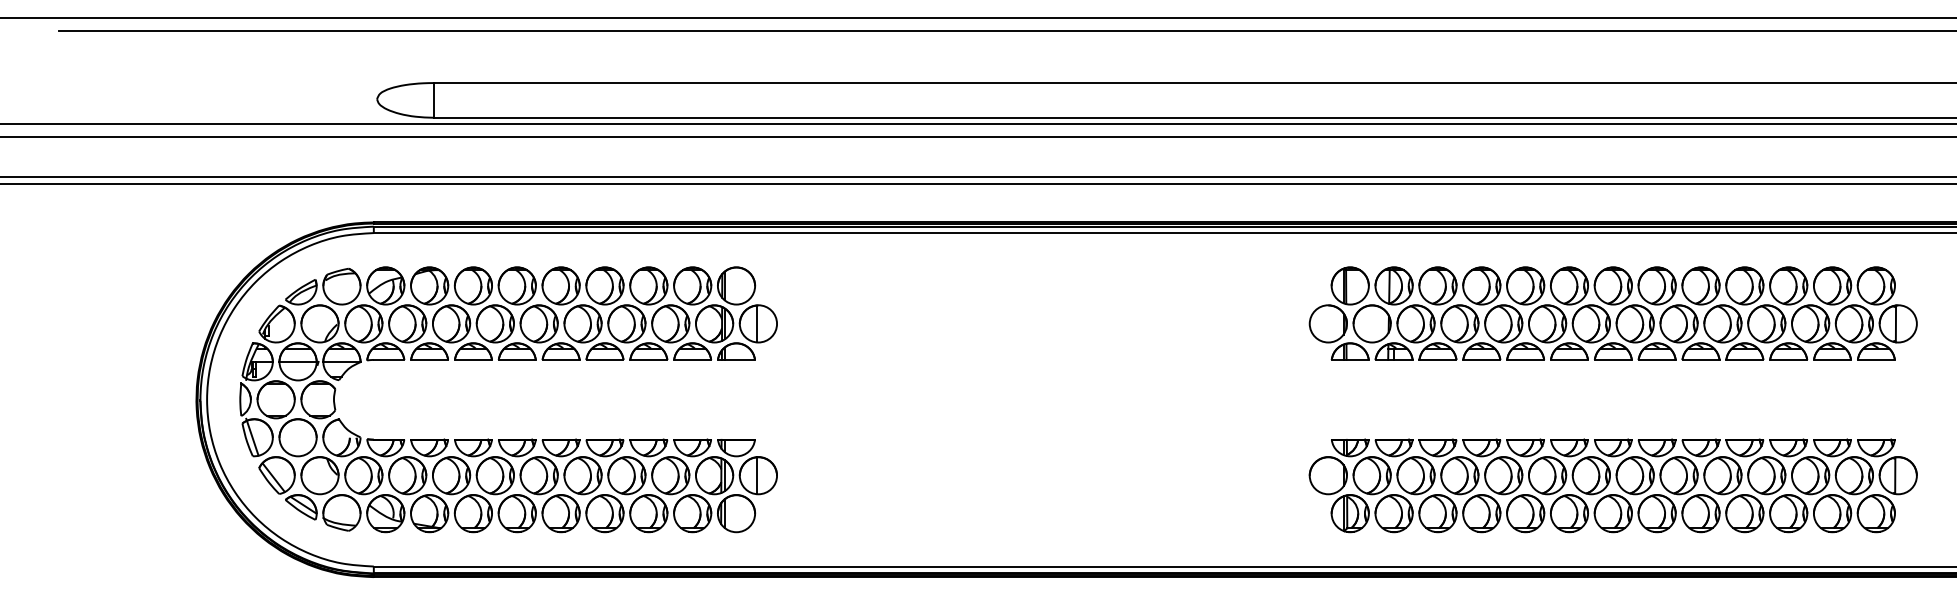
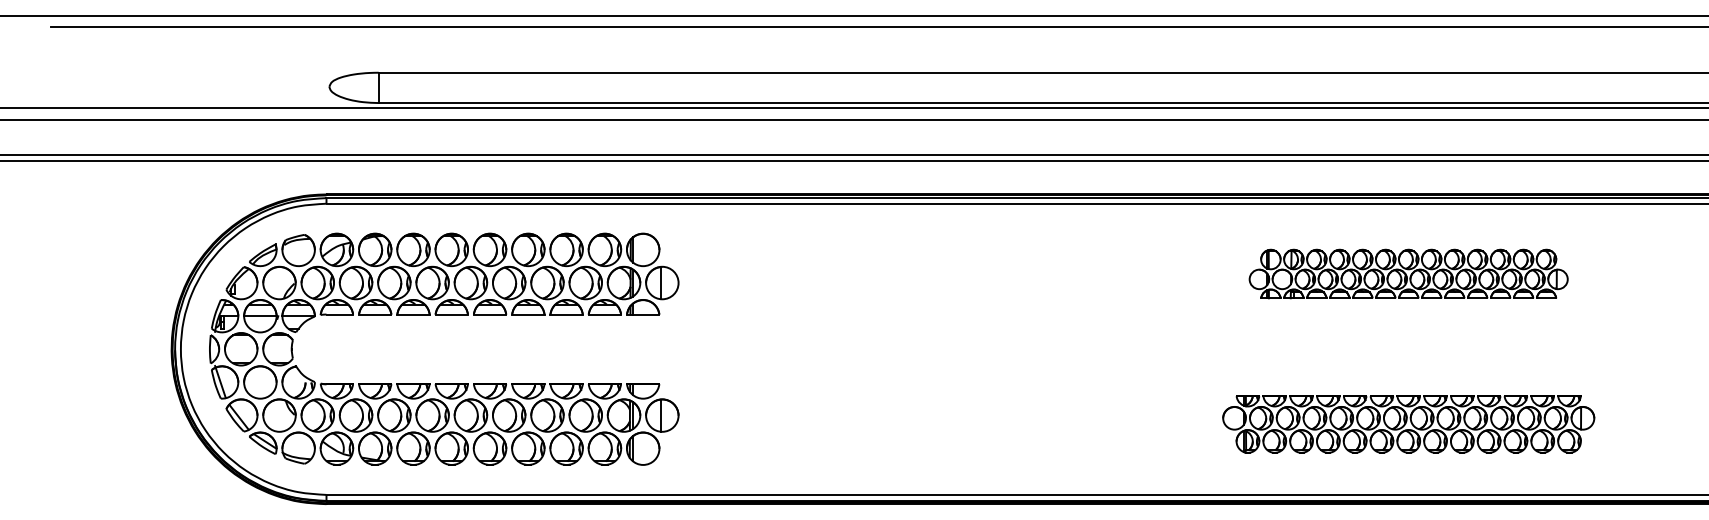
part: (1612, 313) -> (1408, 273), size x0.6
part: (1612, 485) -> (1408, 424), size x0.7

